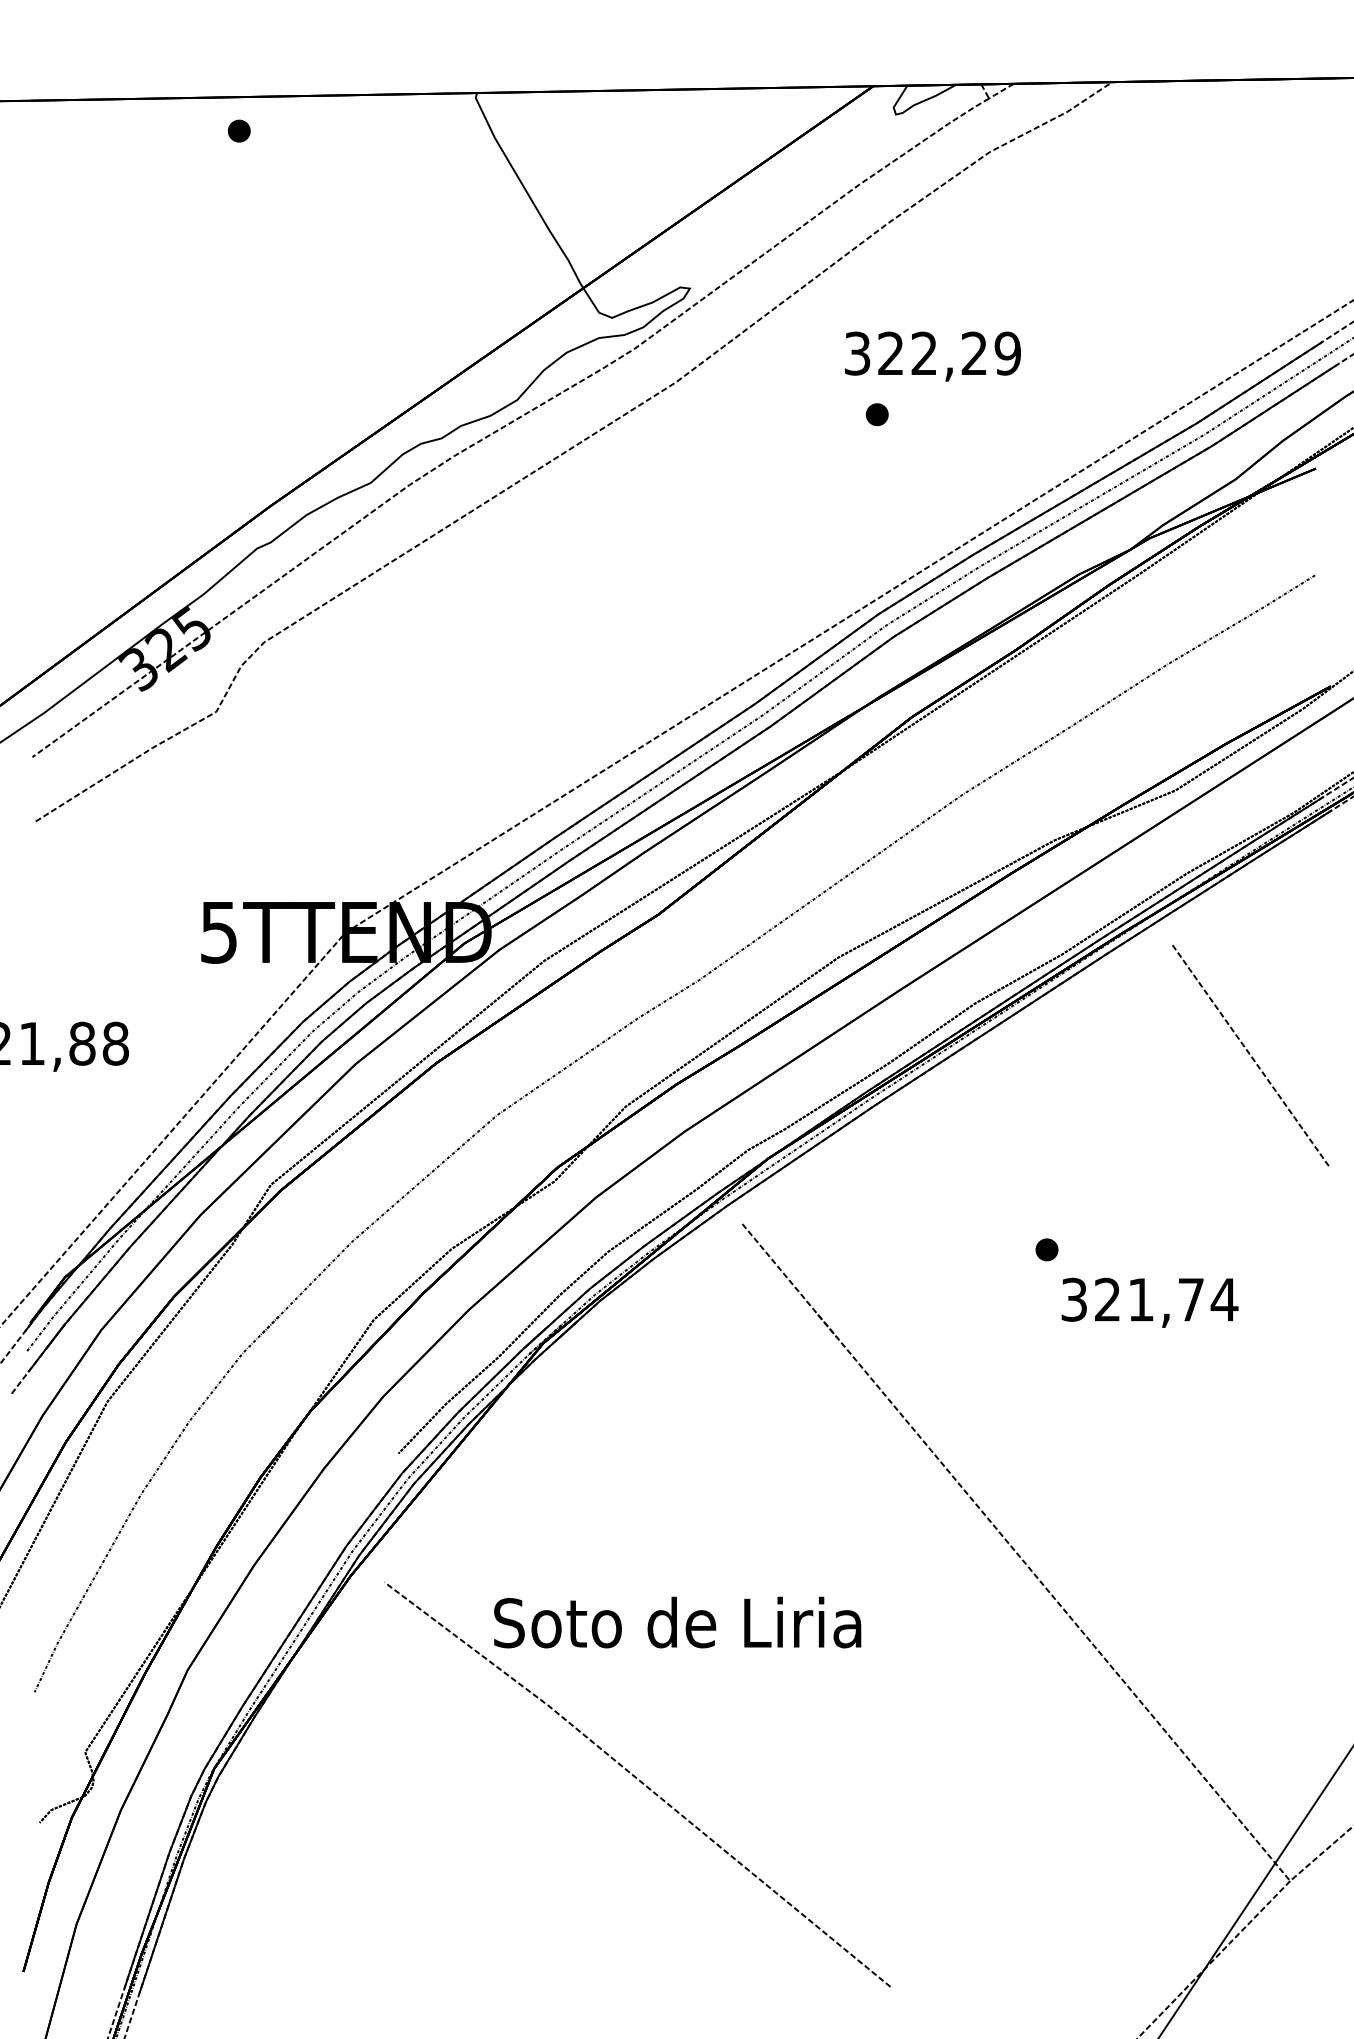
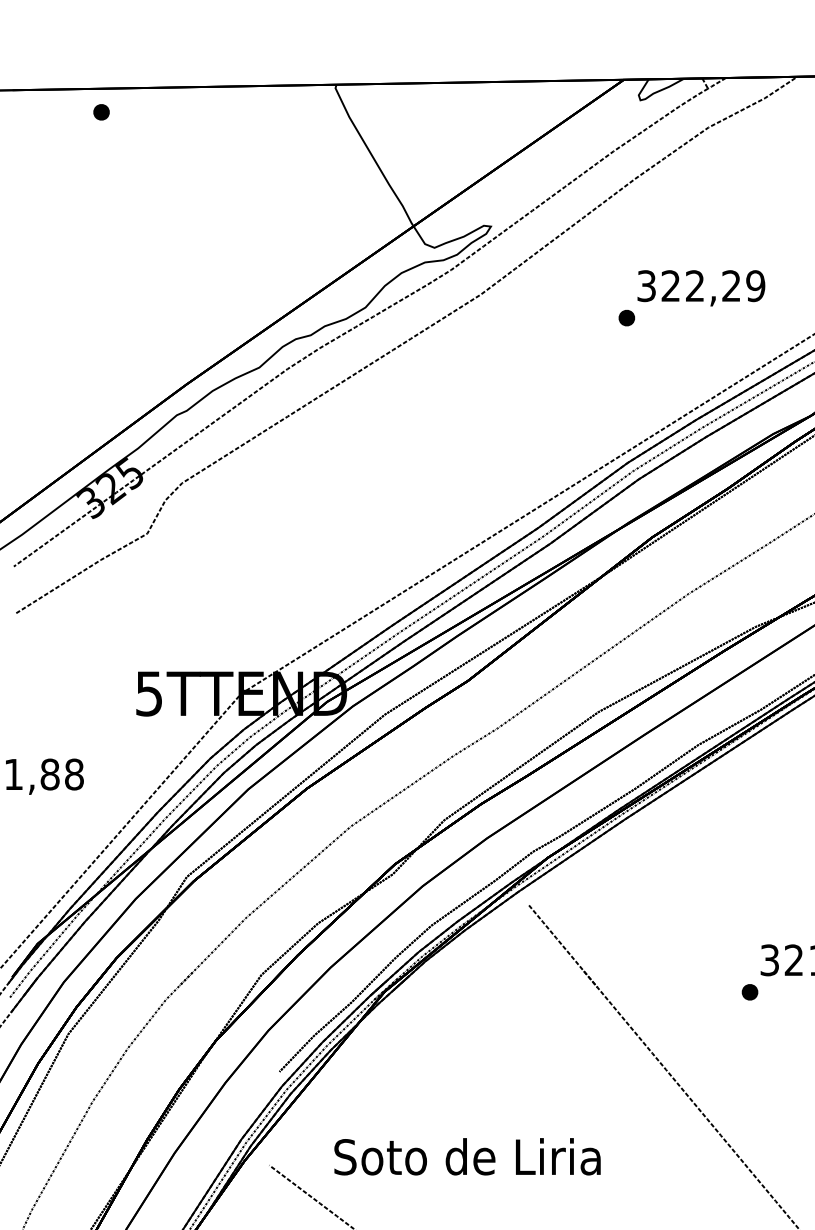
part: (238, 130) -> (100, 111), moved
text: (932, 356) -> (701, 288), moved
part: (1046, 1249) -> (749, 992), moved
text: (677, 1622) -> (467, 1156), moved

